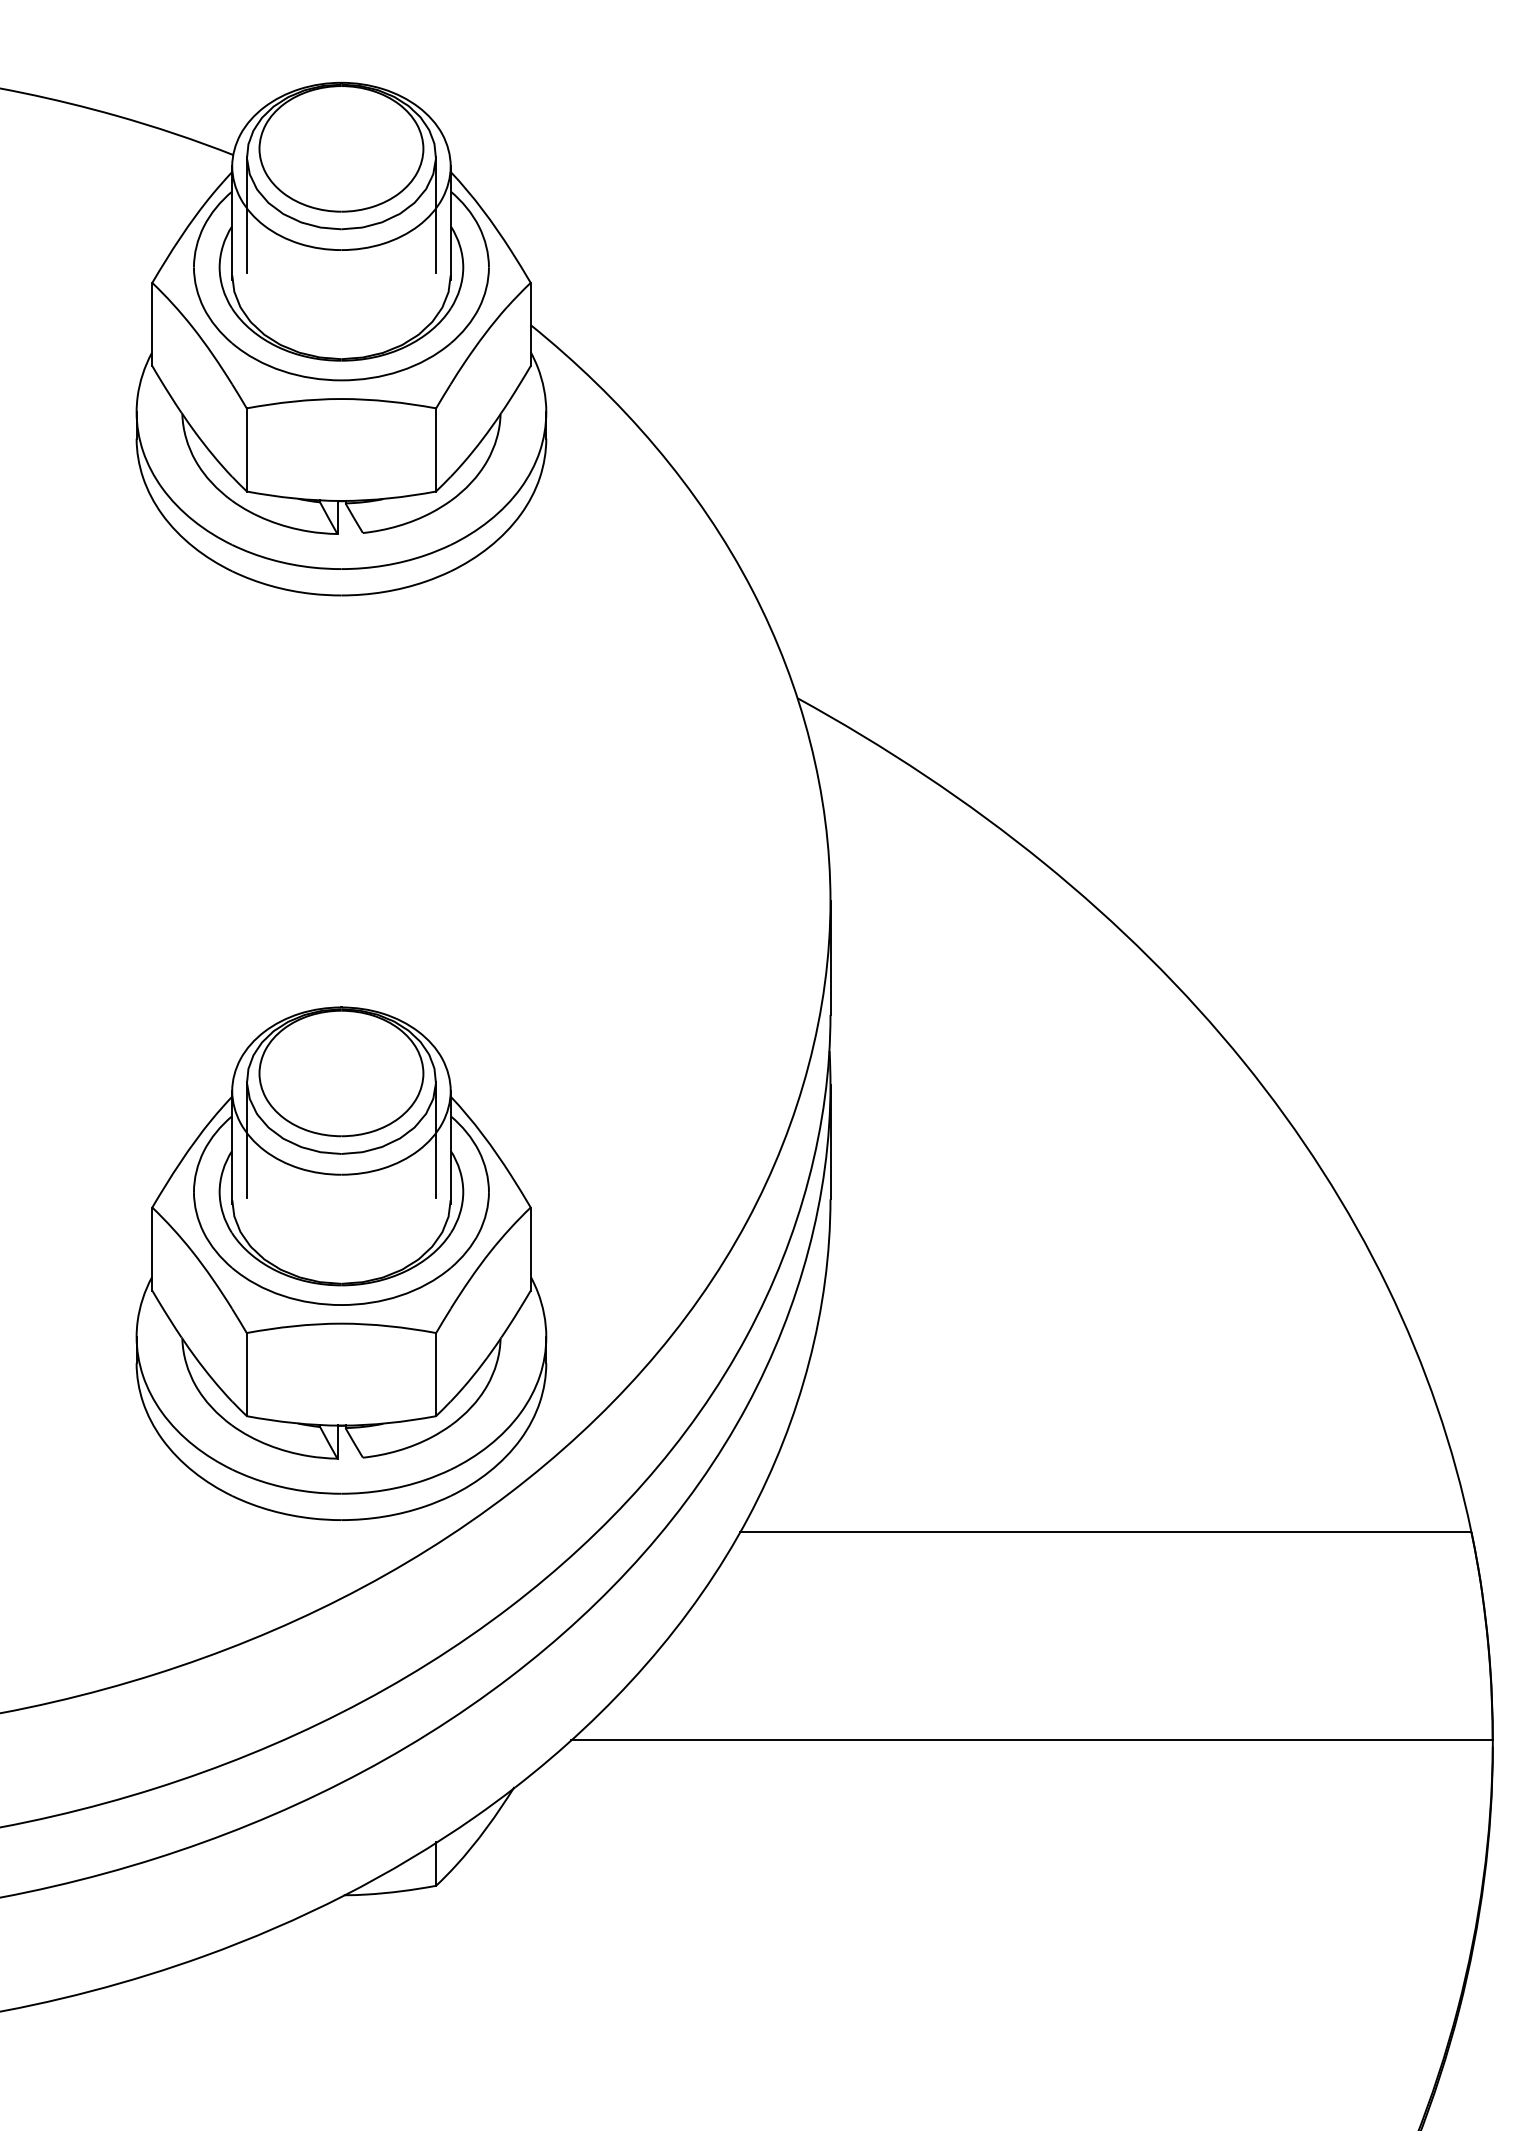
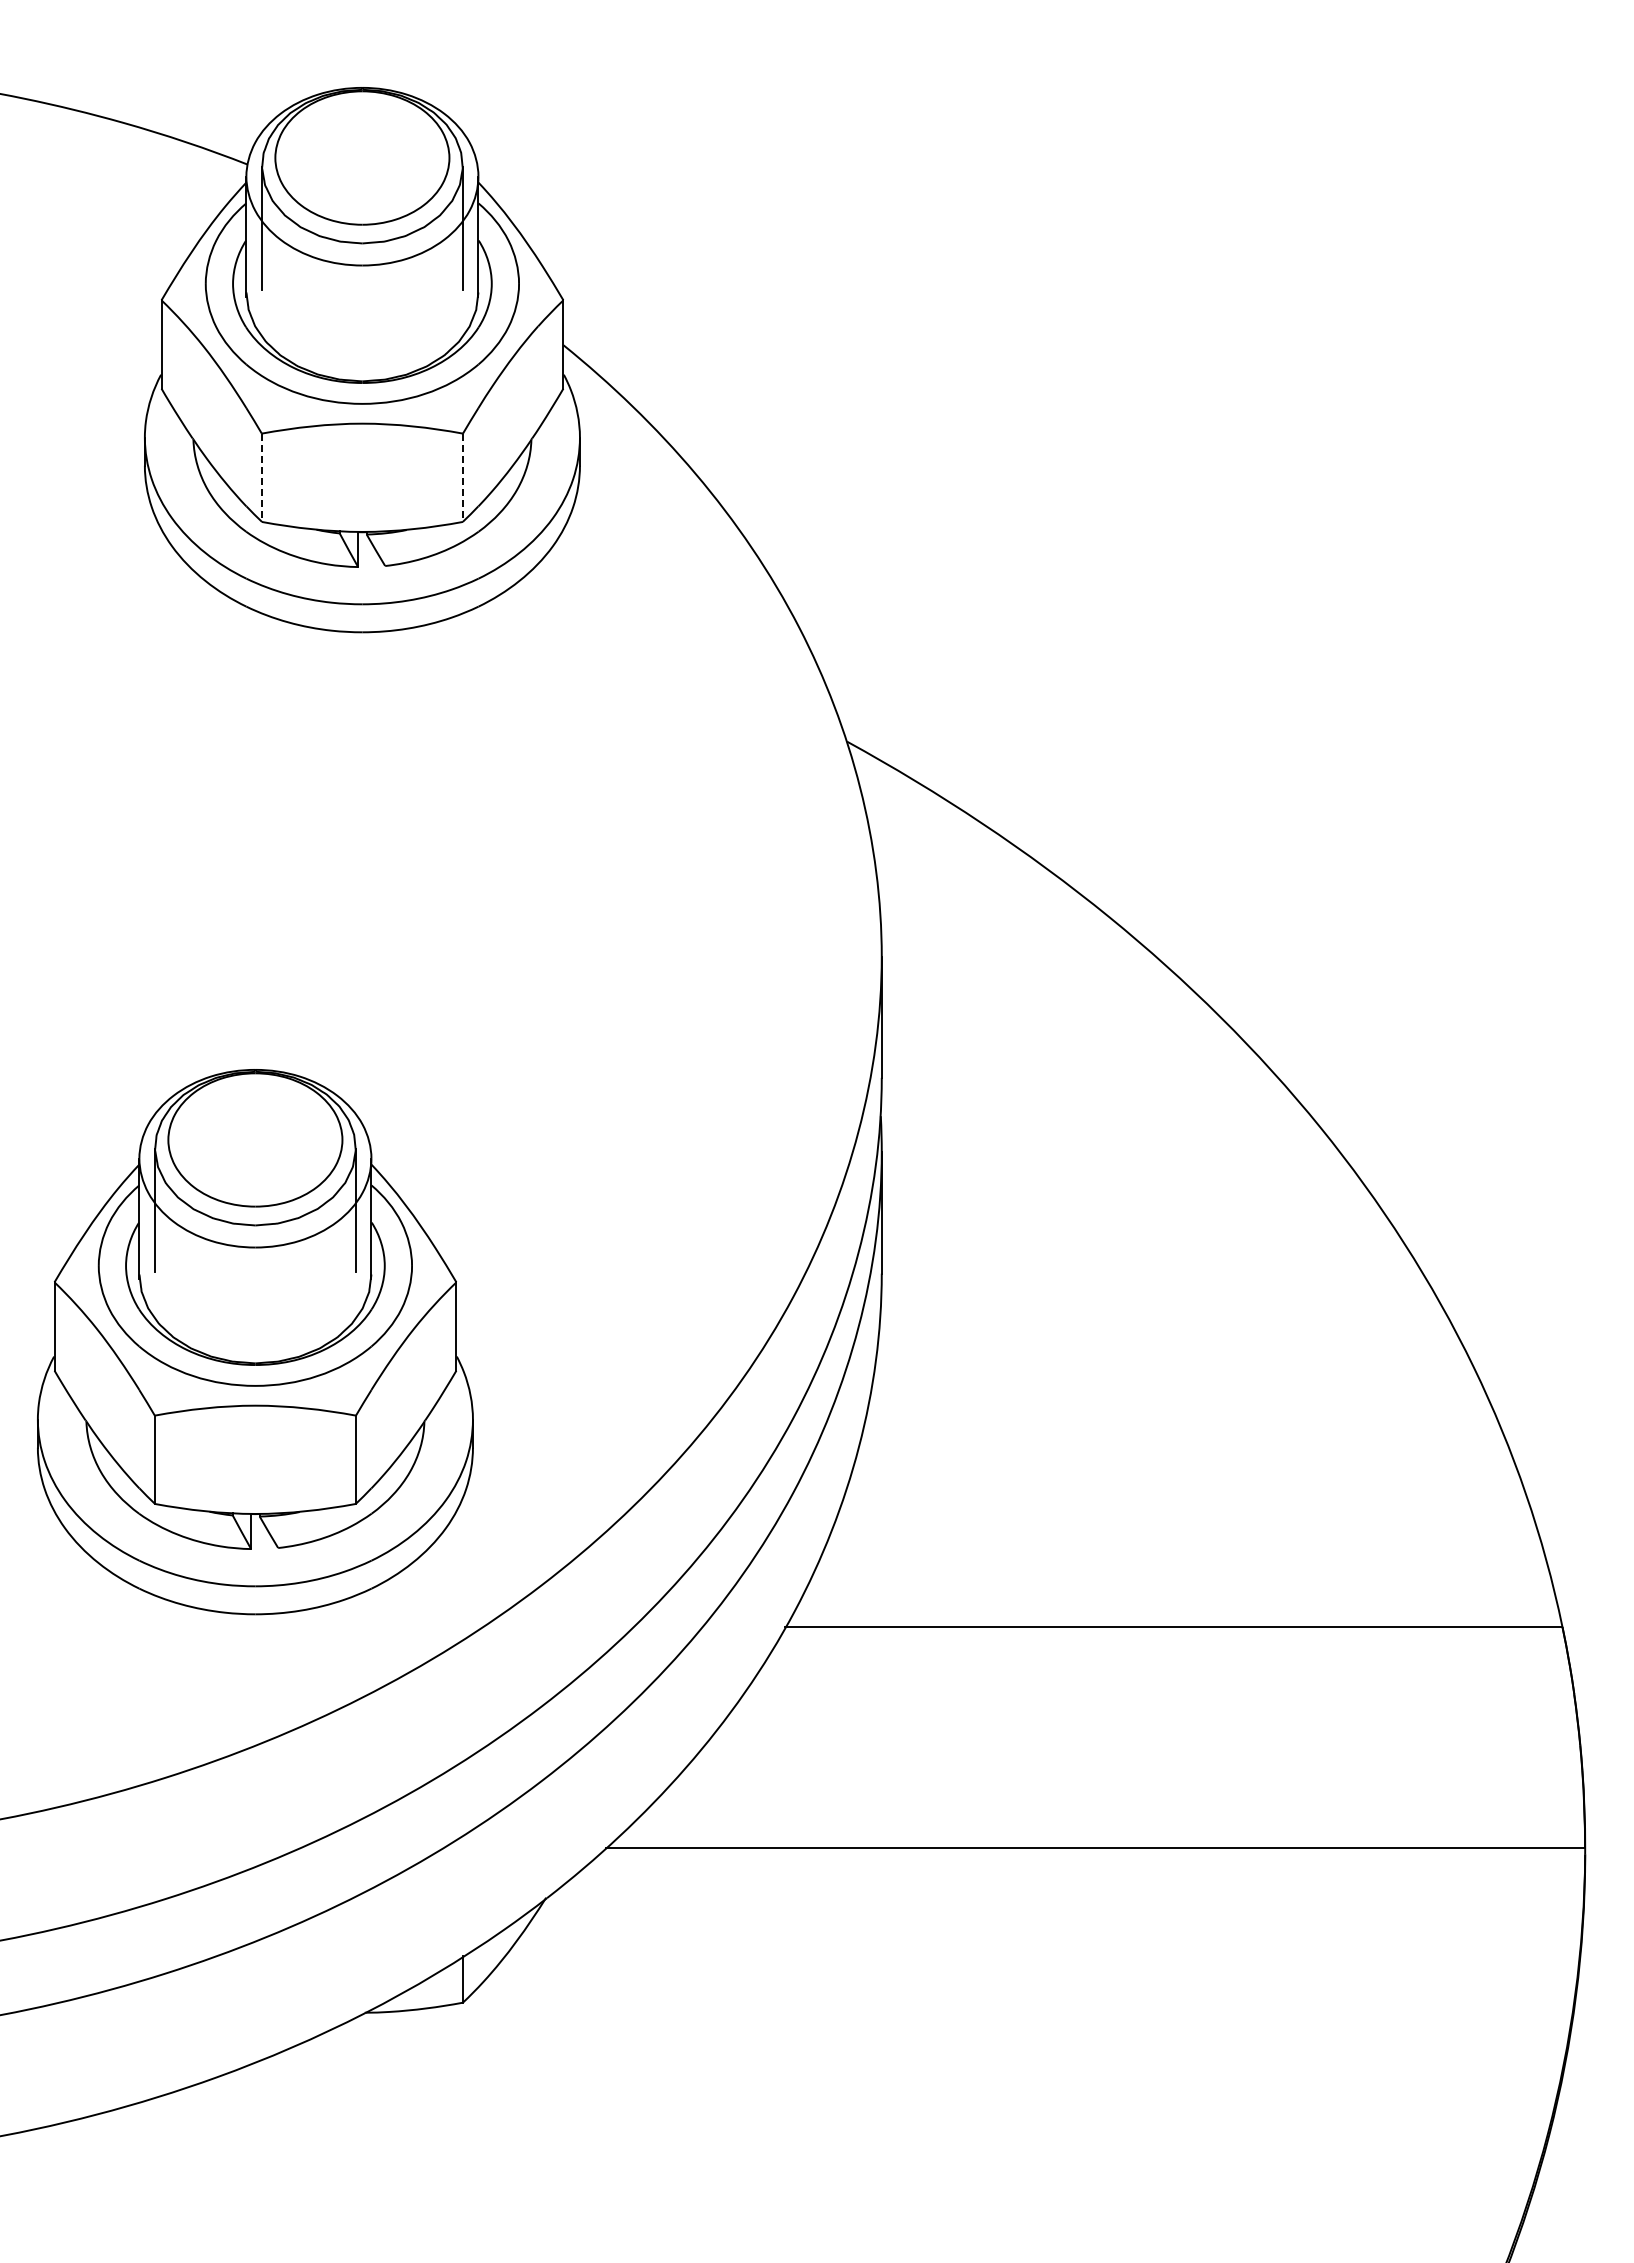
line: (246, 450) -> (261, 478), solid -> dashed
line: (435, 450) -> (462, 478), solid -> dashed
part: (341, 1264) -> (255, 1342), moved

